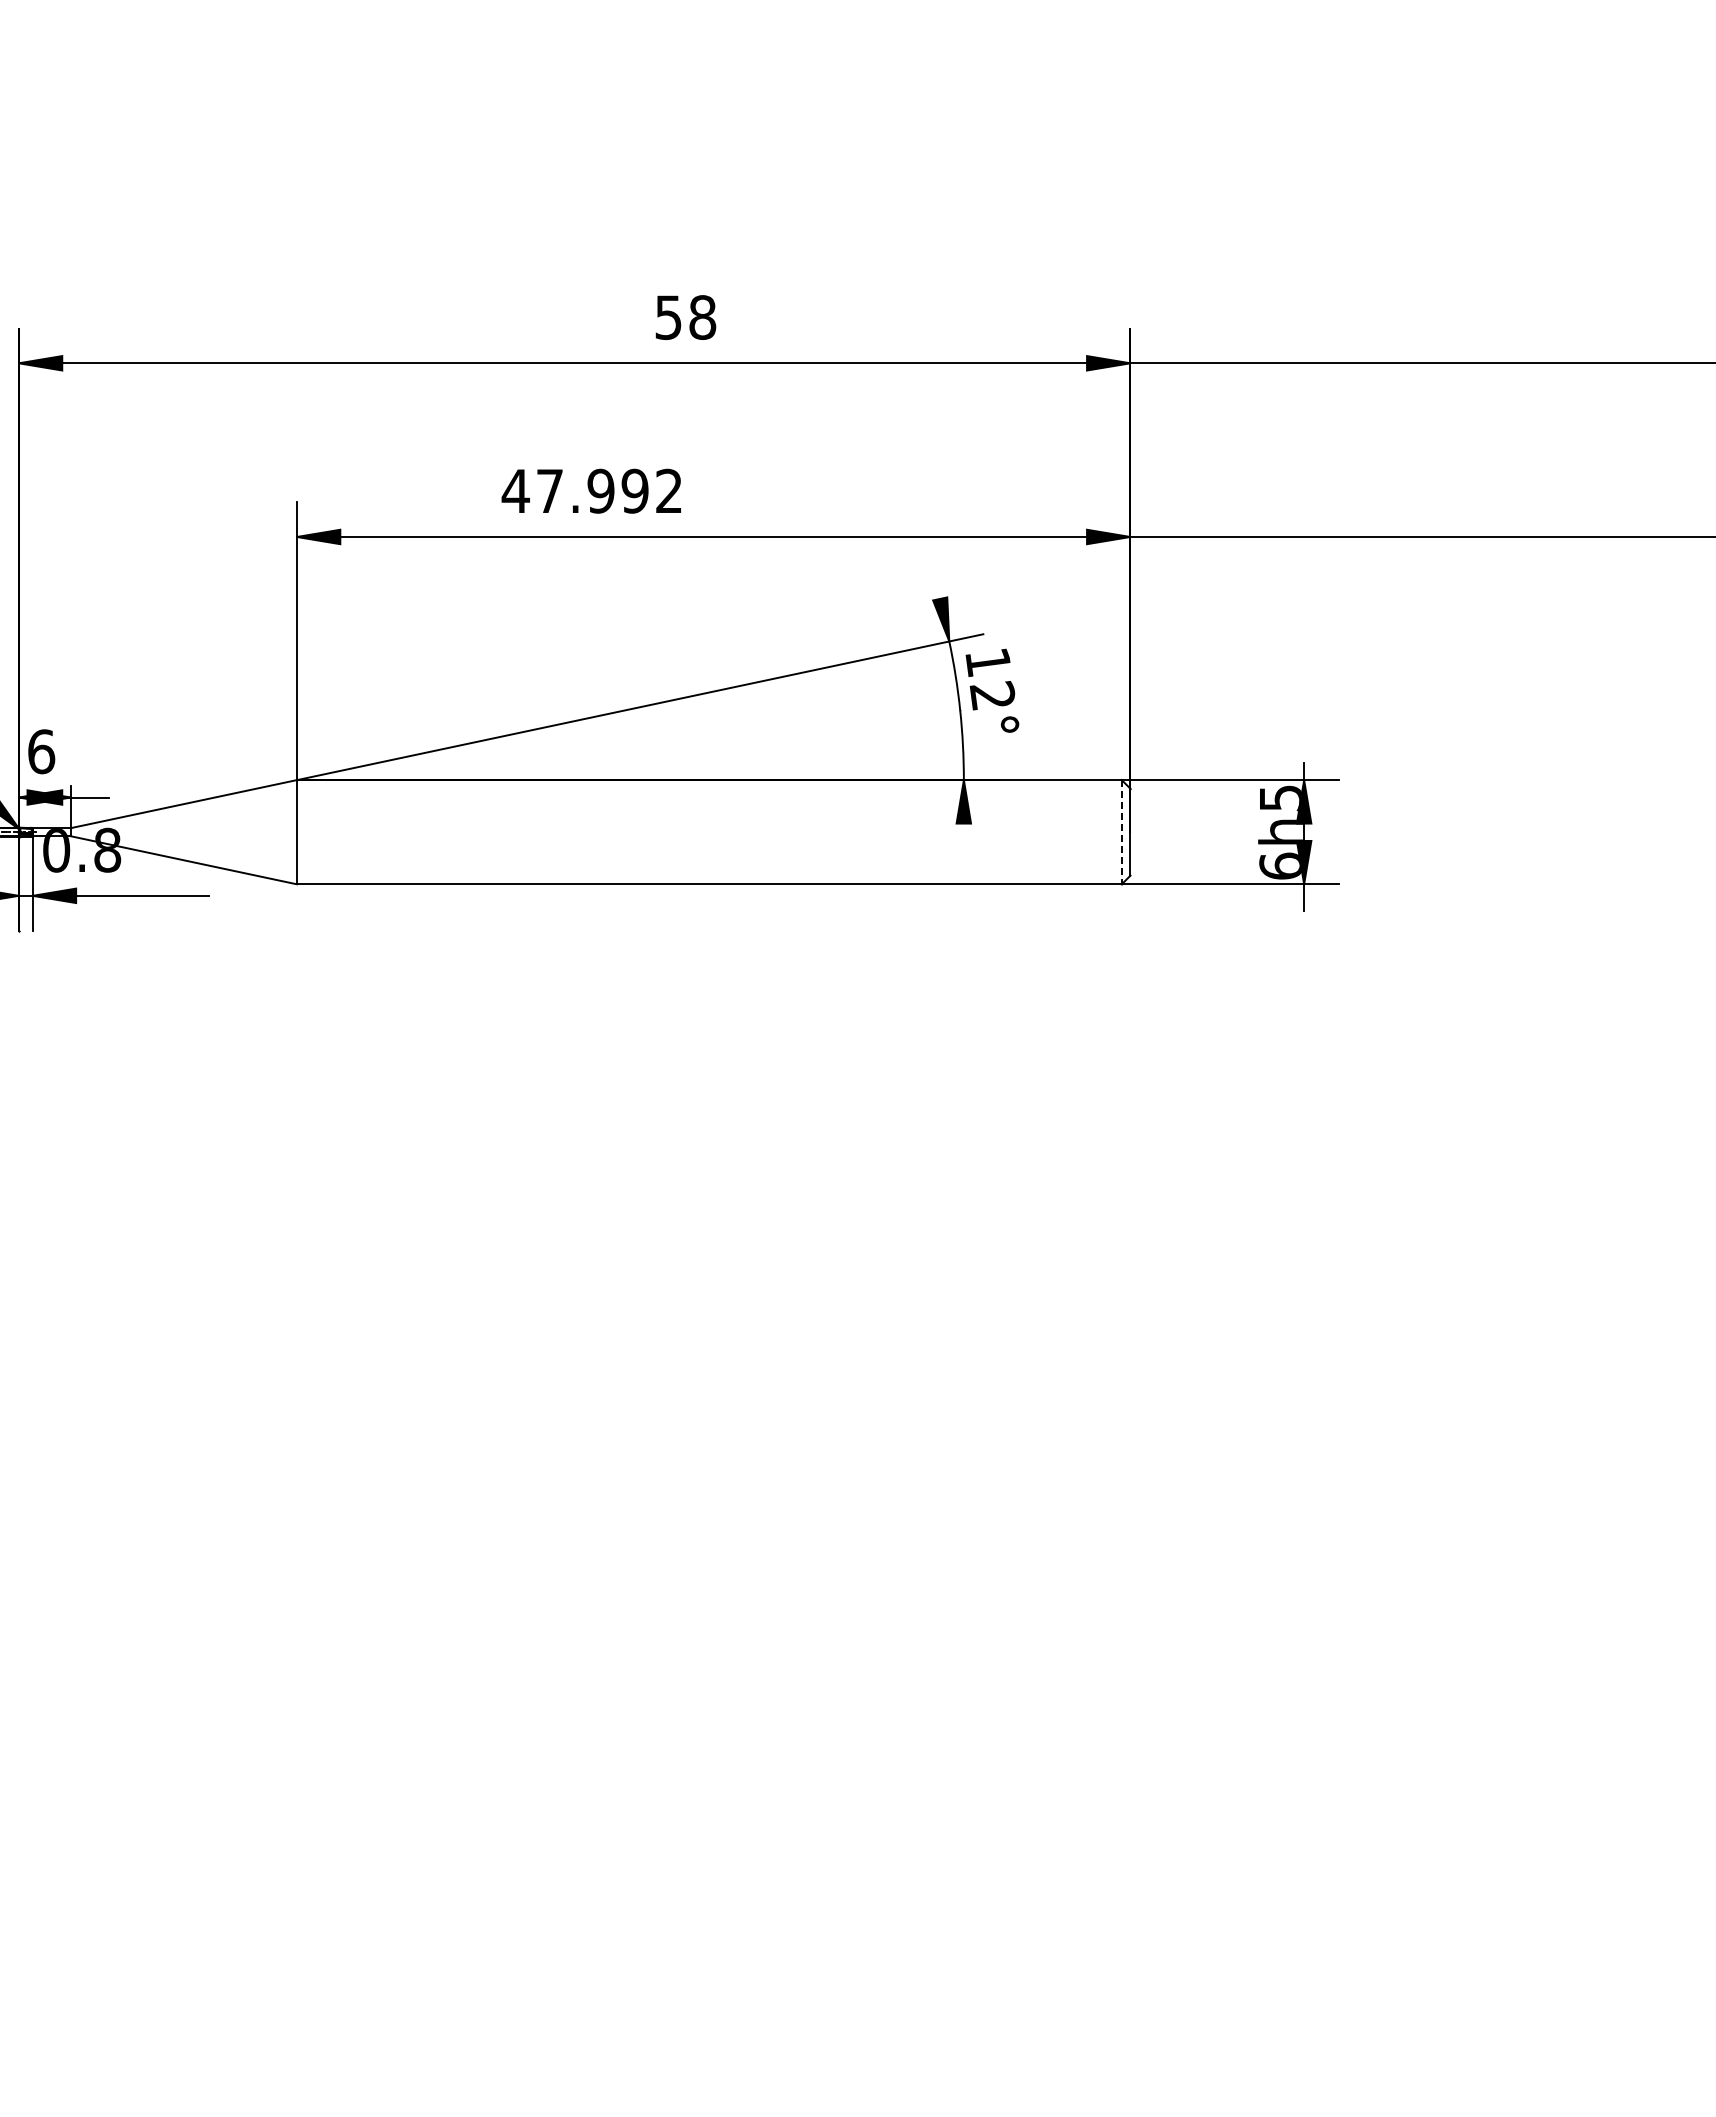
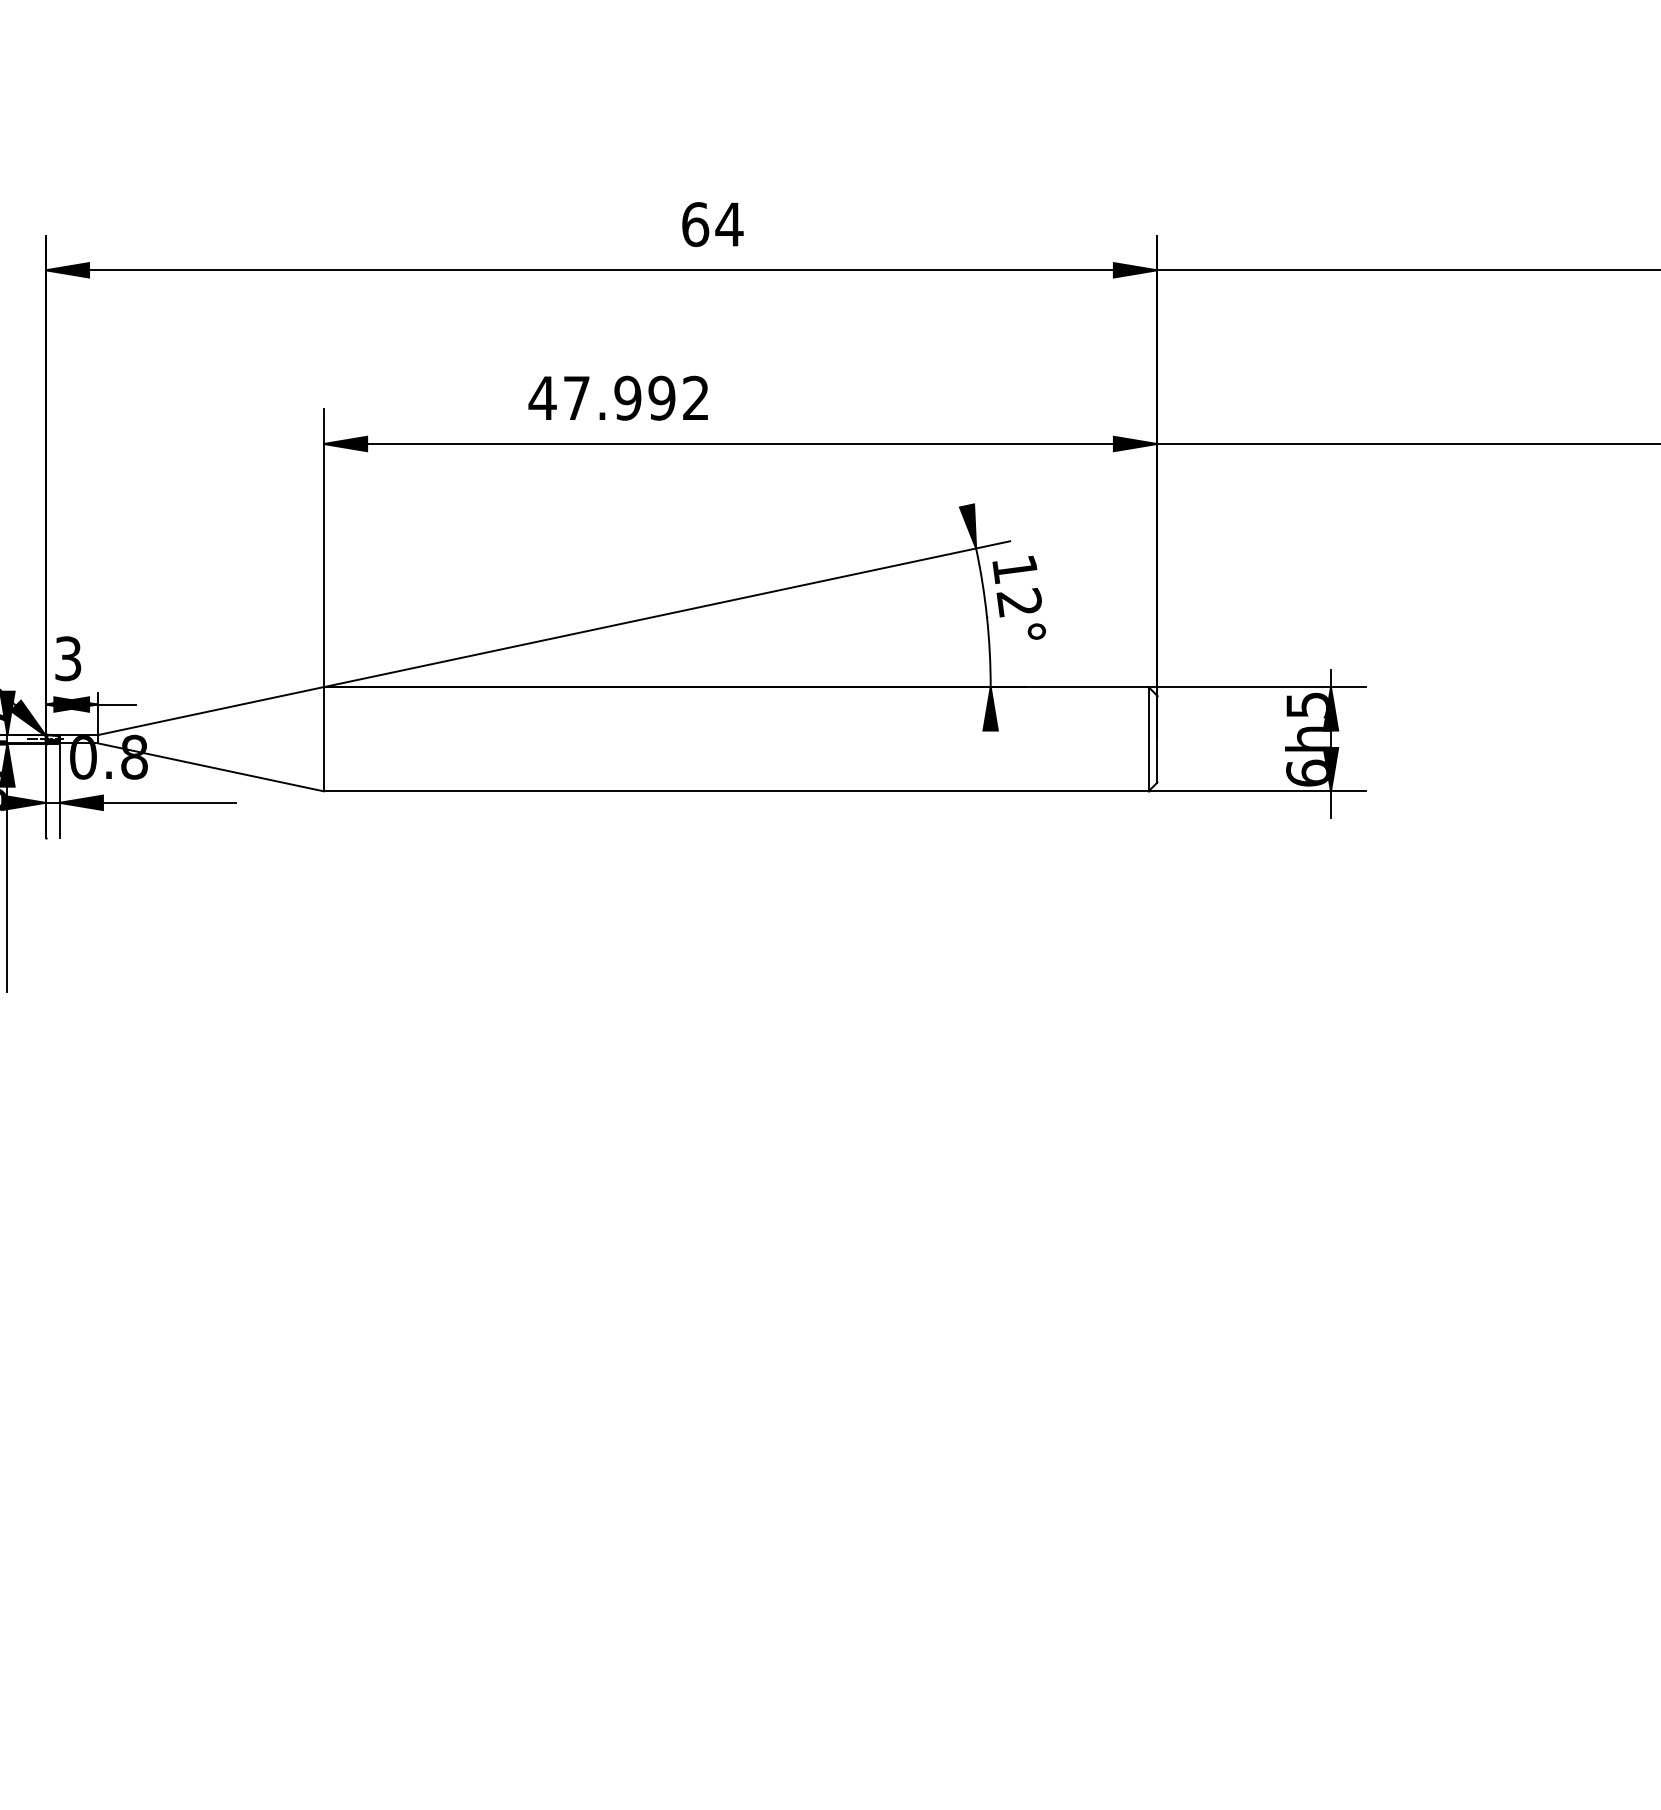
text: (685, 317) -> (712, 224), 58 -> 64
text: (41, 751) -> (68, 658), 6 -> 3
line: (1121, 832) -> (1148, 739), dashed -> solid

